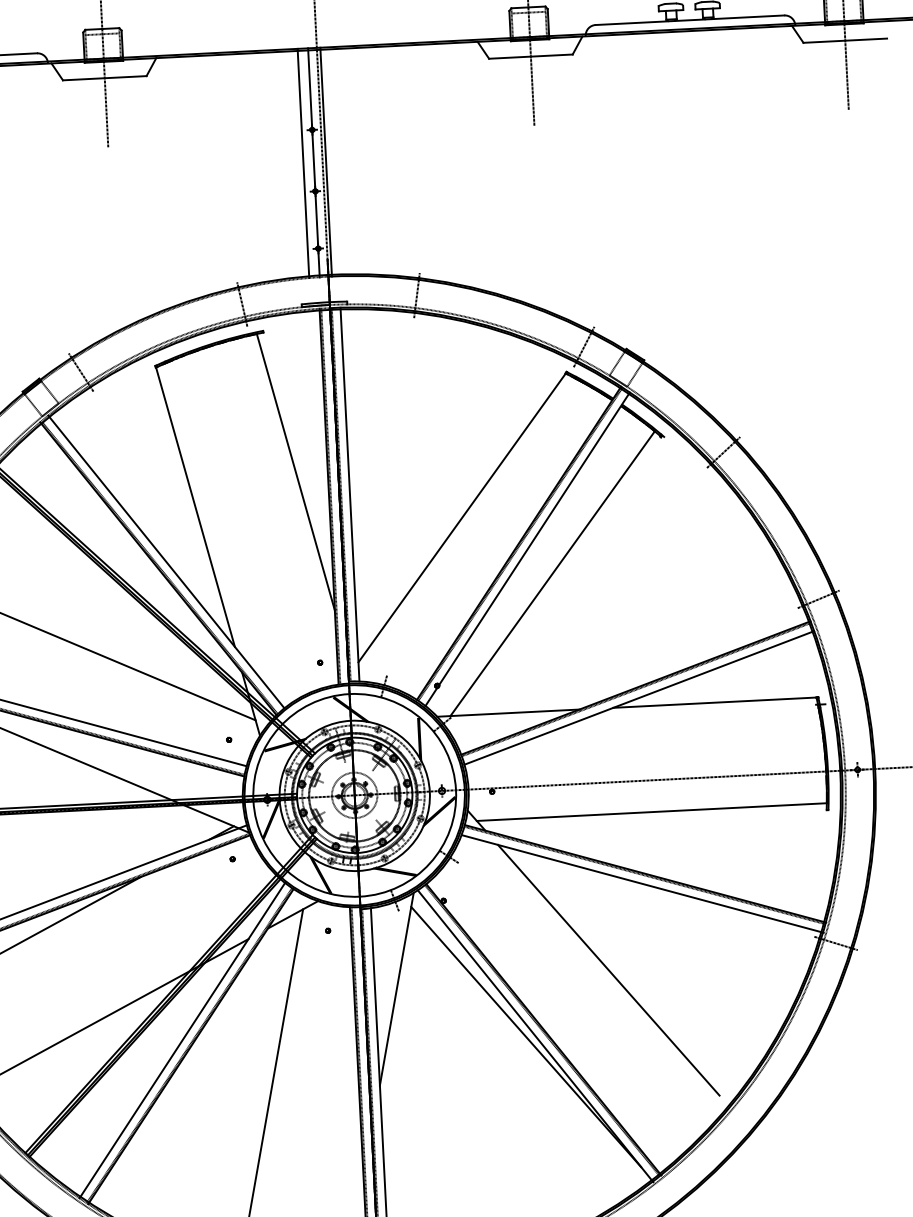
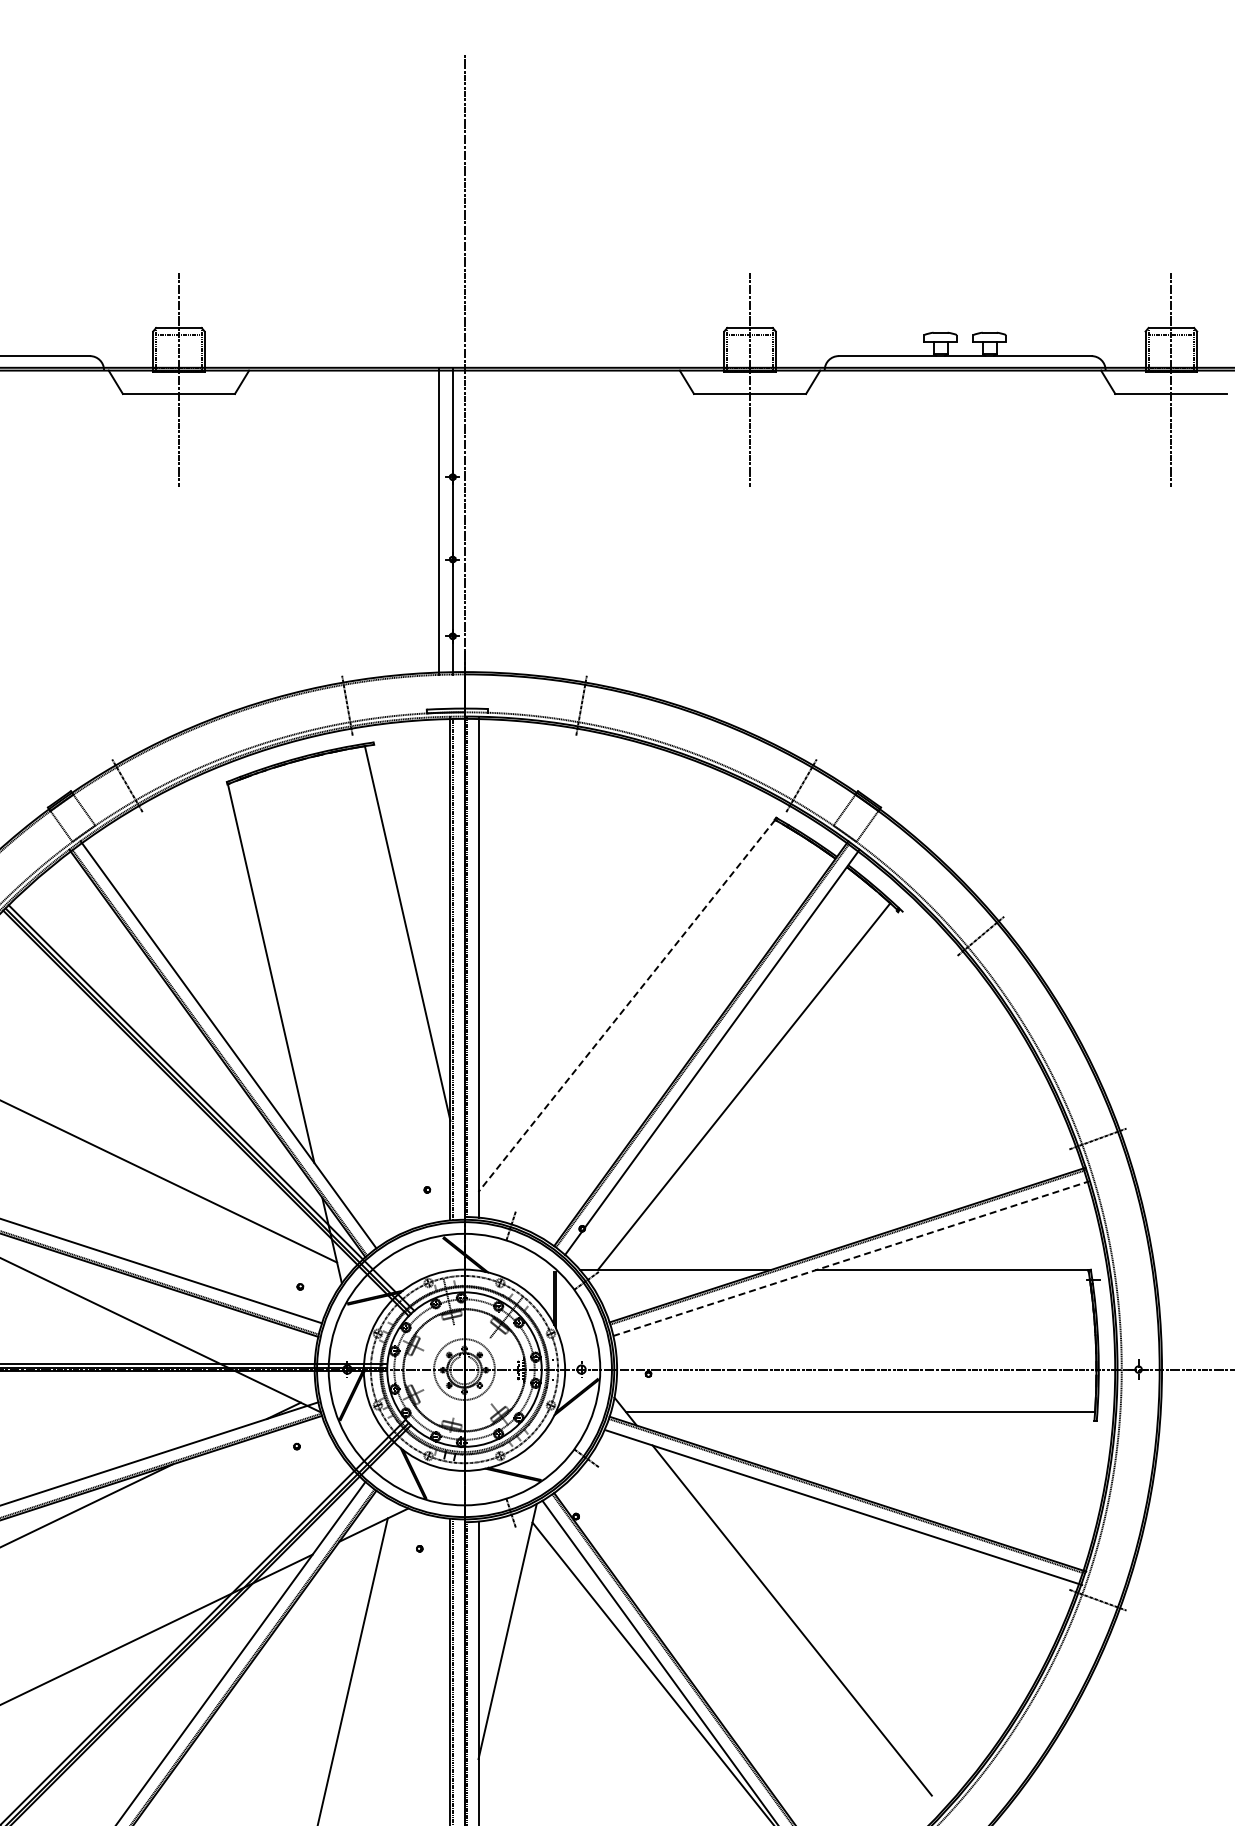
line: (326, 161) -> (469, 520), removed
line: (461, 517) -> (626, 1005), solid -> dashed
line: (639, 697) -> (851, 1258), solid -> dashed

